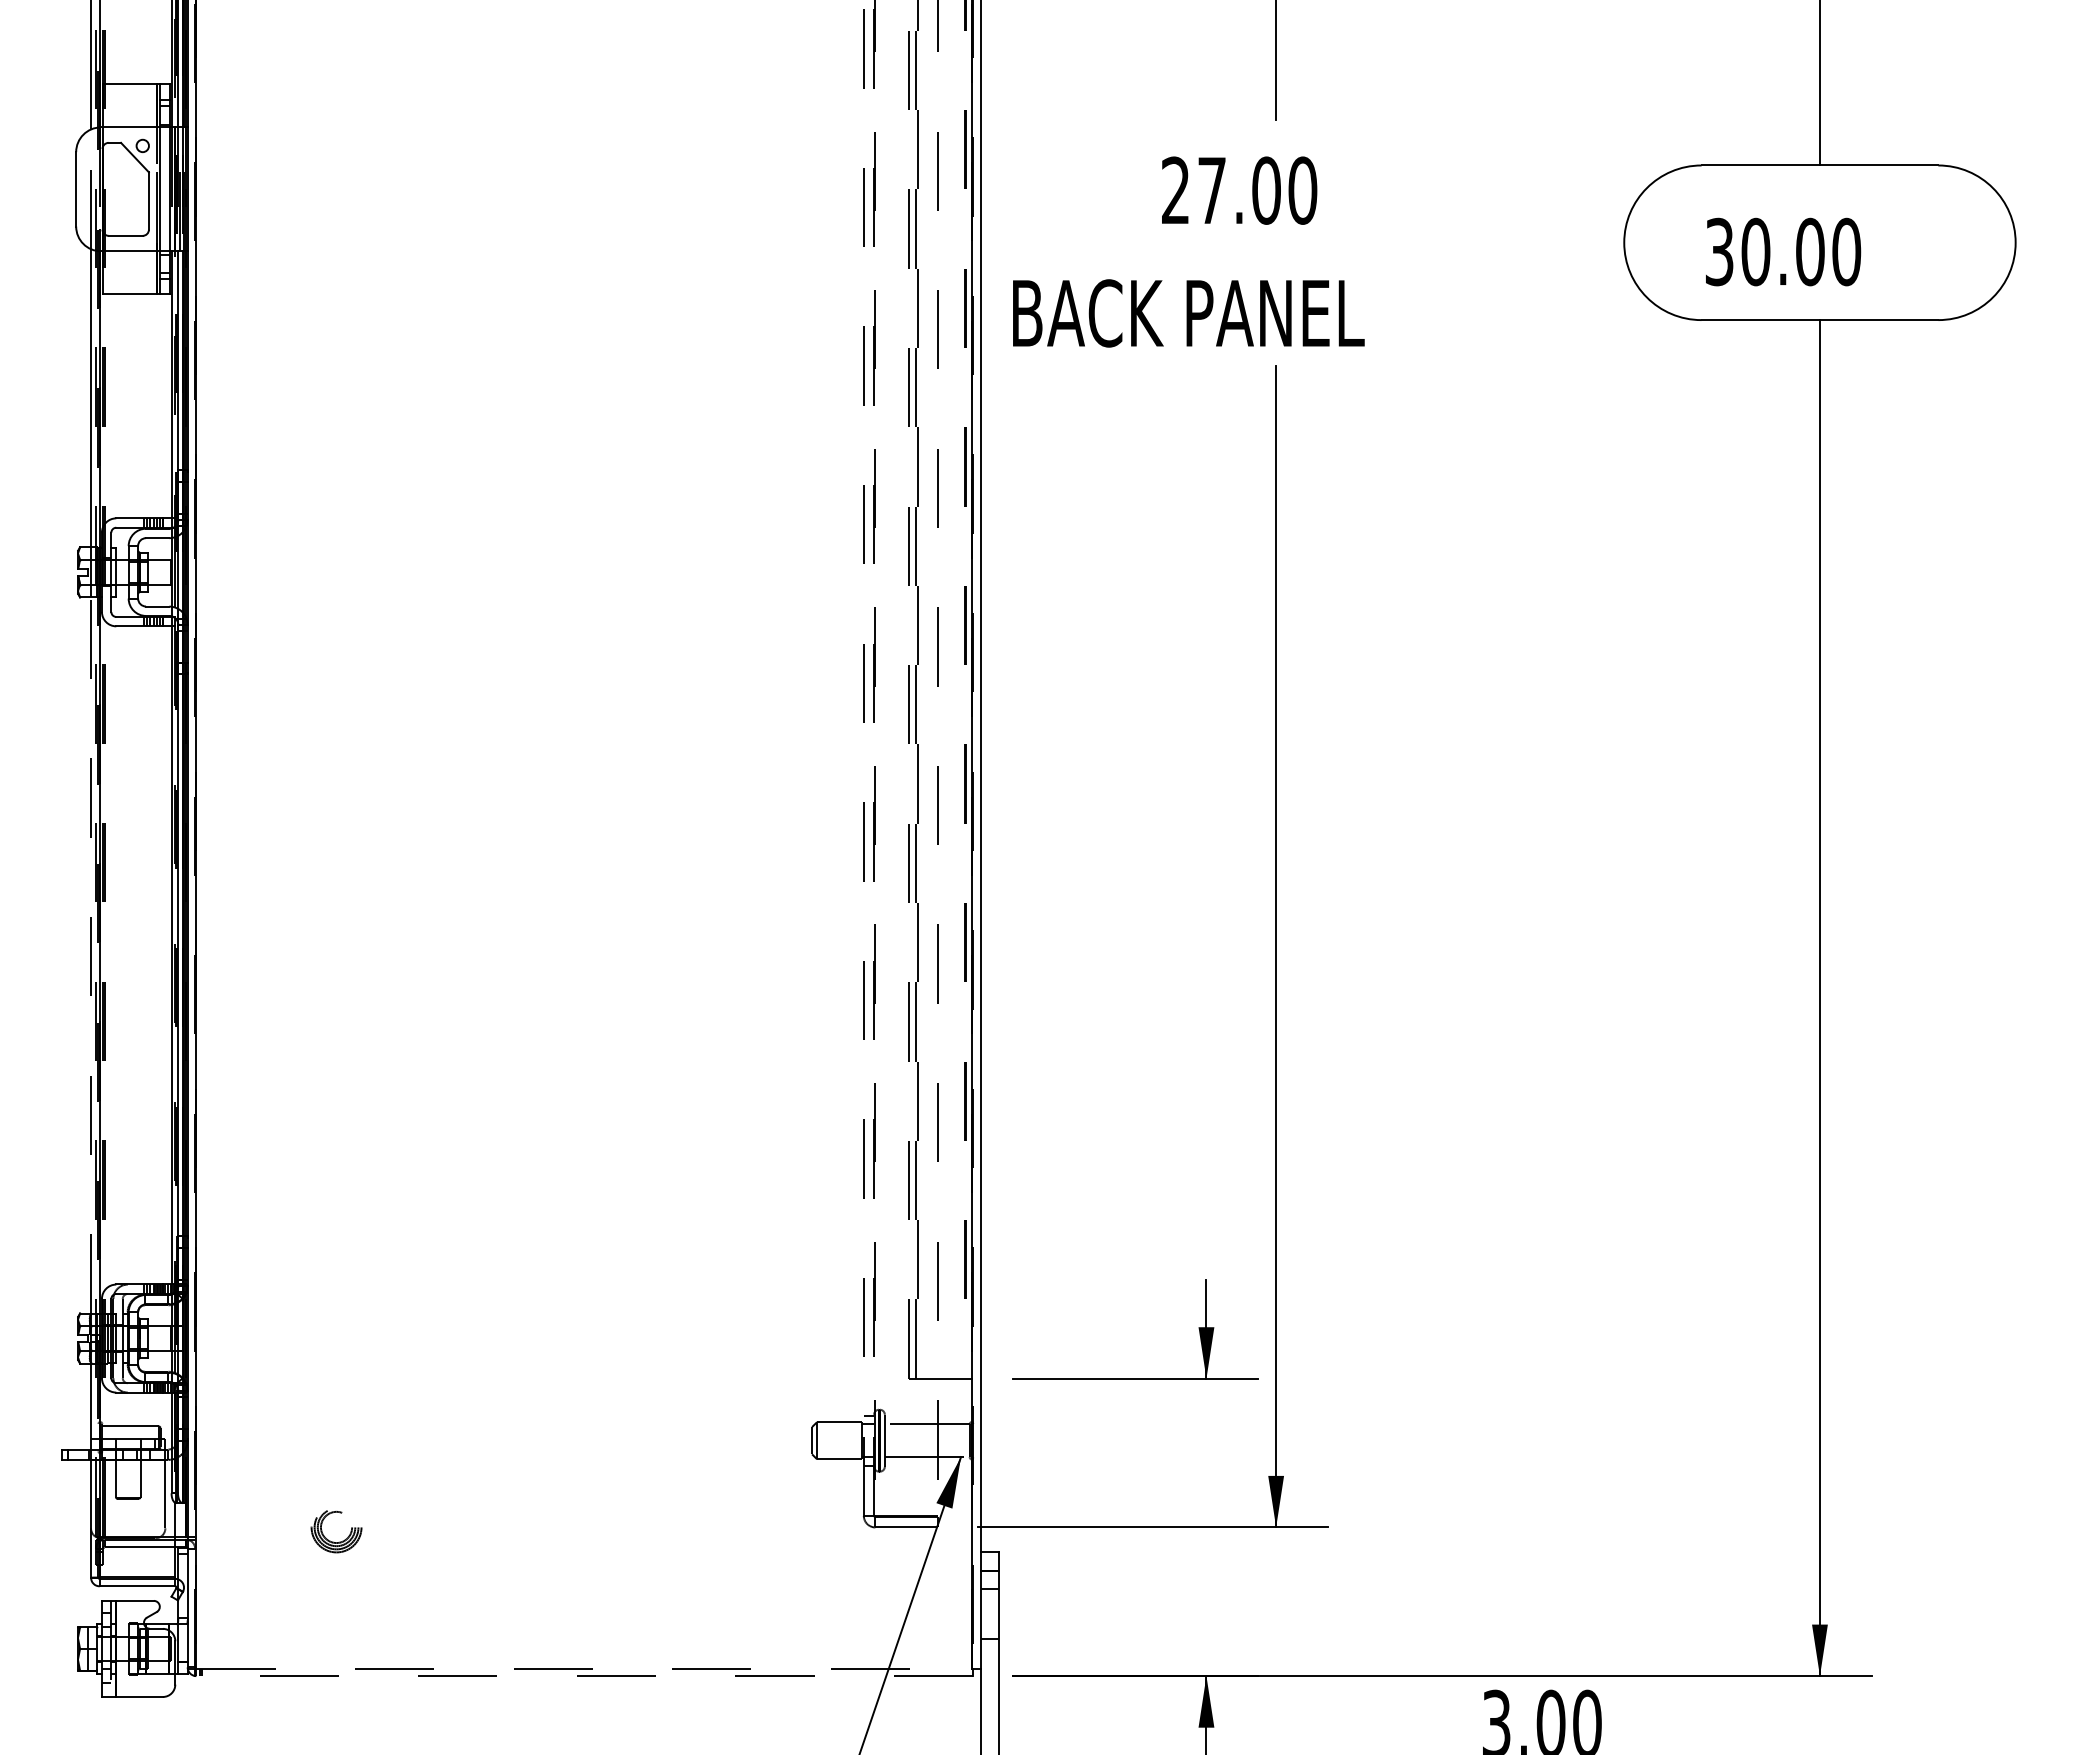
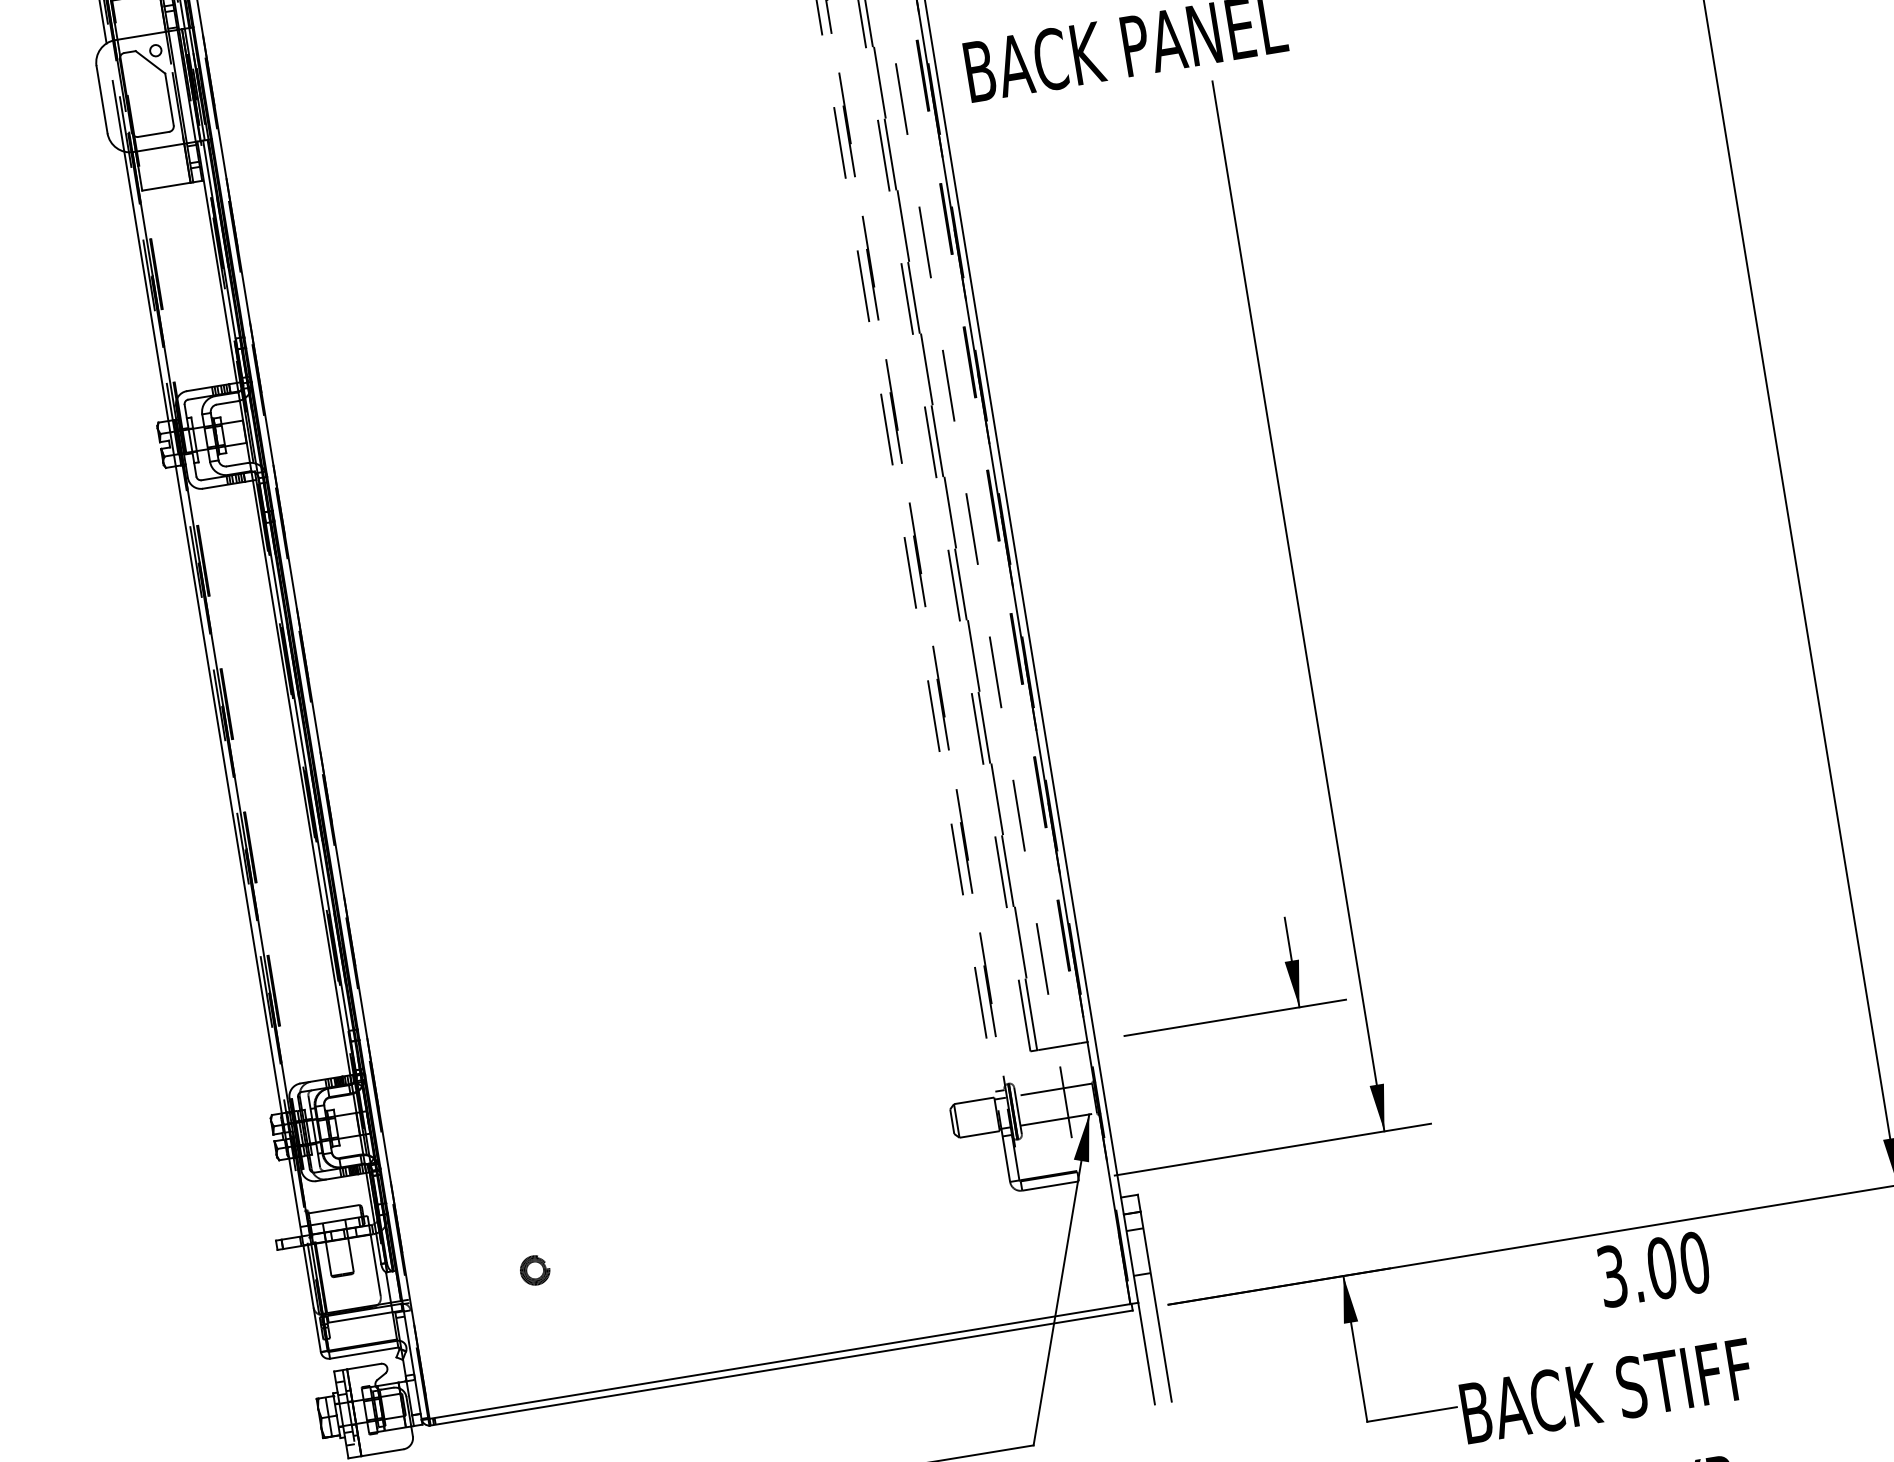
line: (91, 954) -> (229, 788), dashed -> solid
part: (335, 1527) -> (534, 1270), size x0.62
line: (584, 1668) -> (780, 1361), dashed -> solid
line: (583, 1676) -> (780, 1368), dashed -> solid

